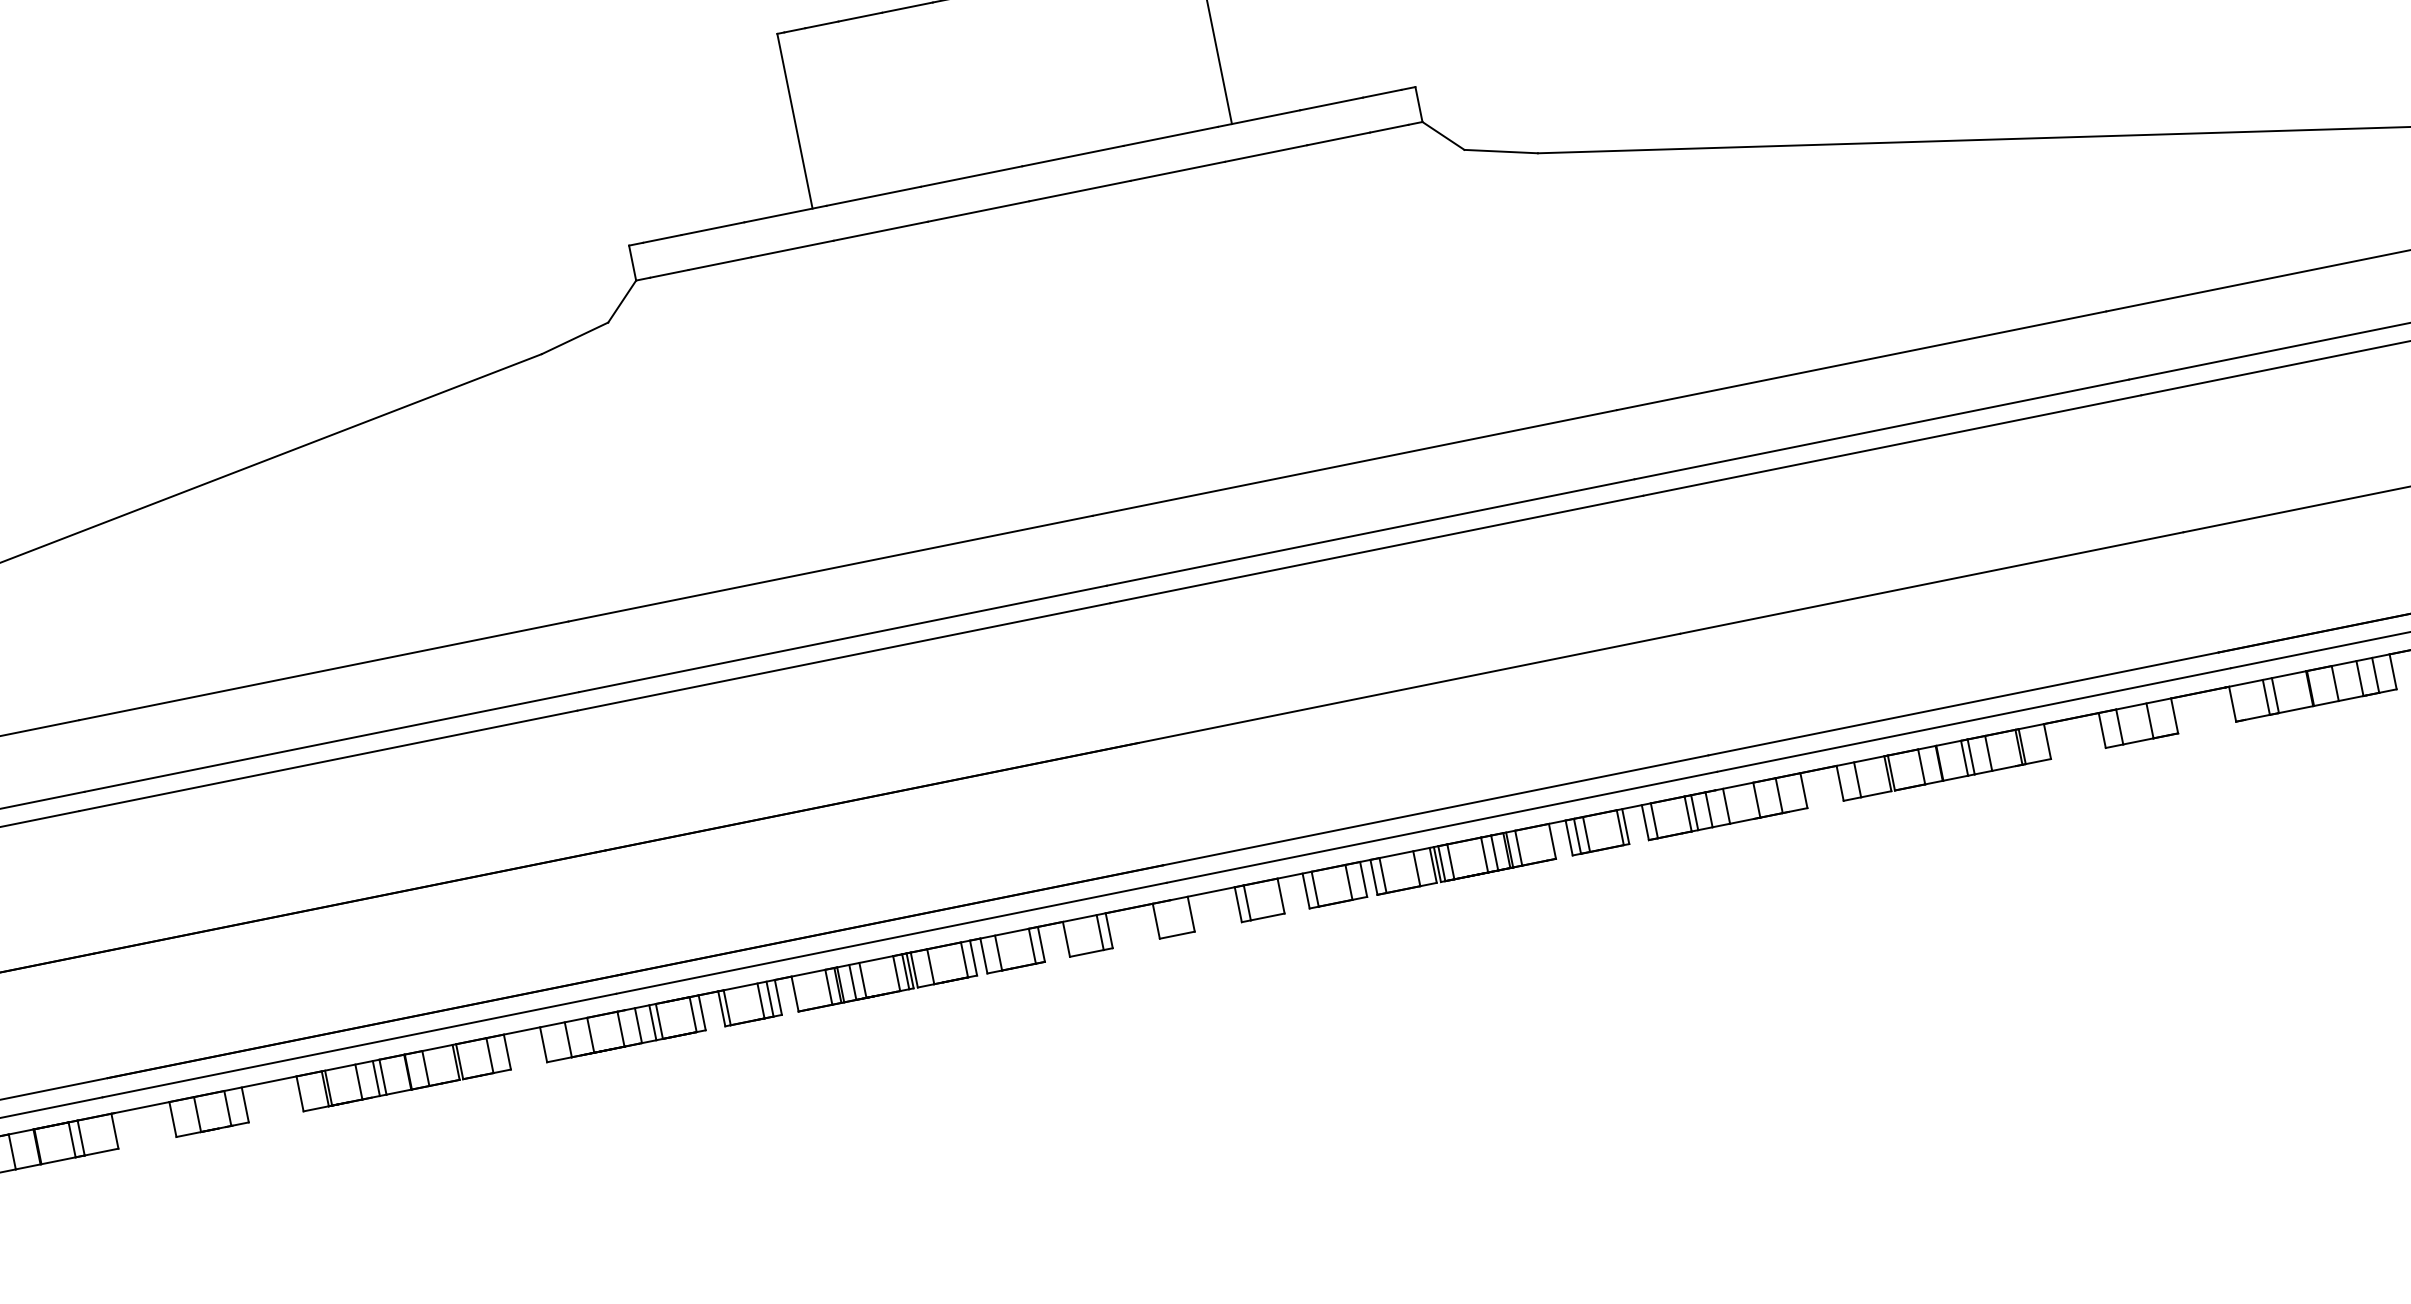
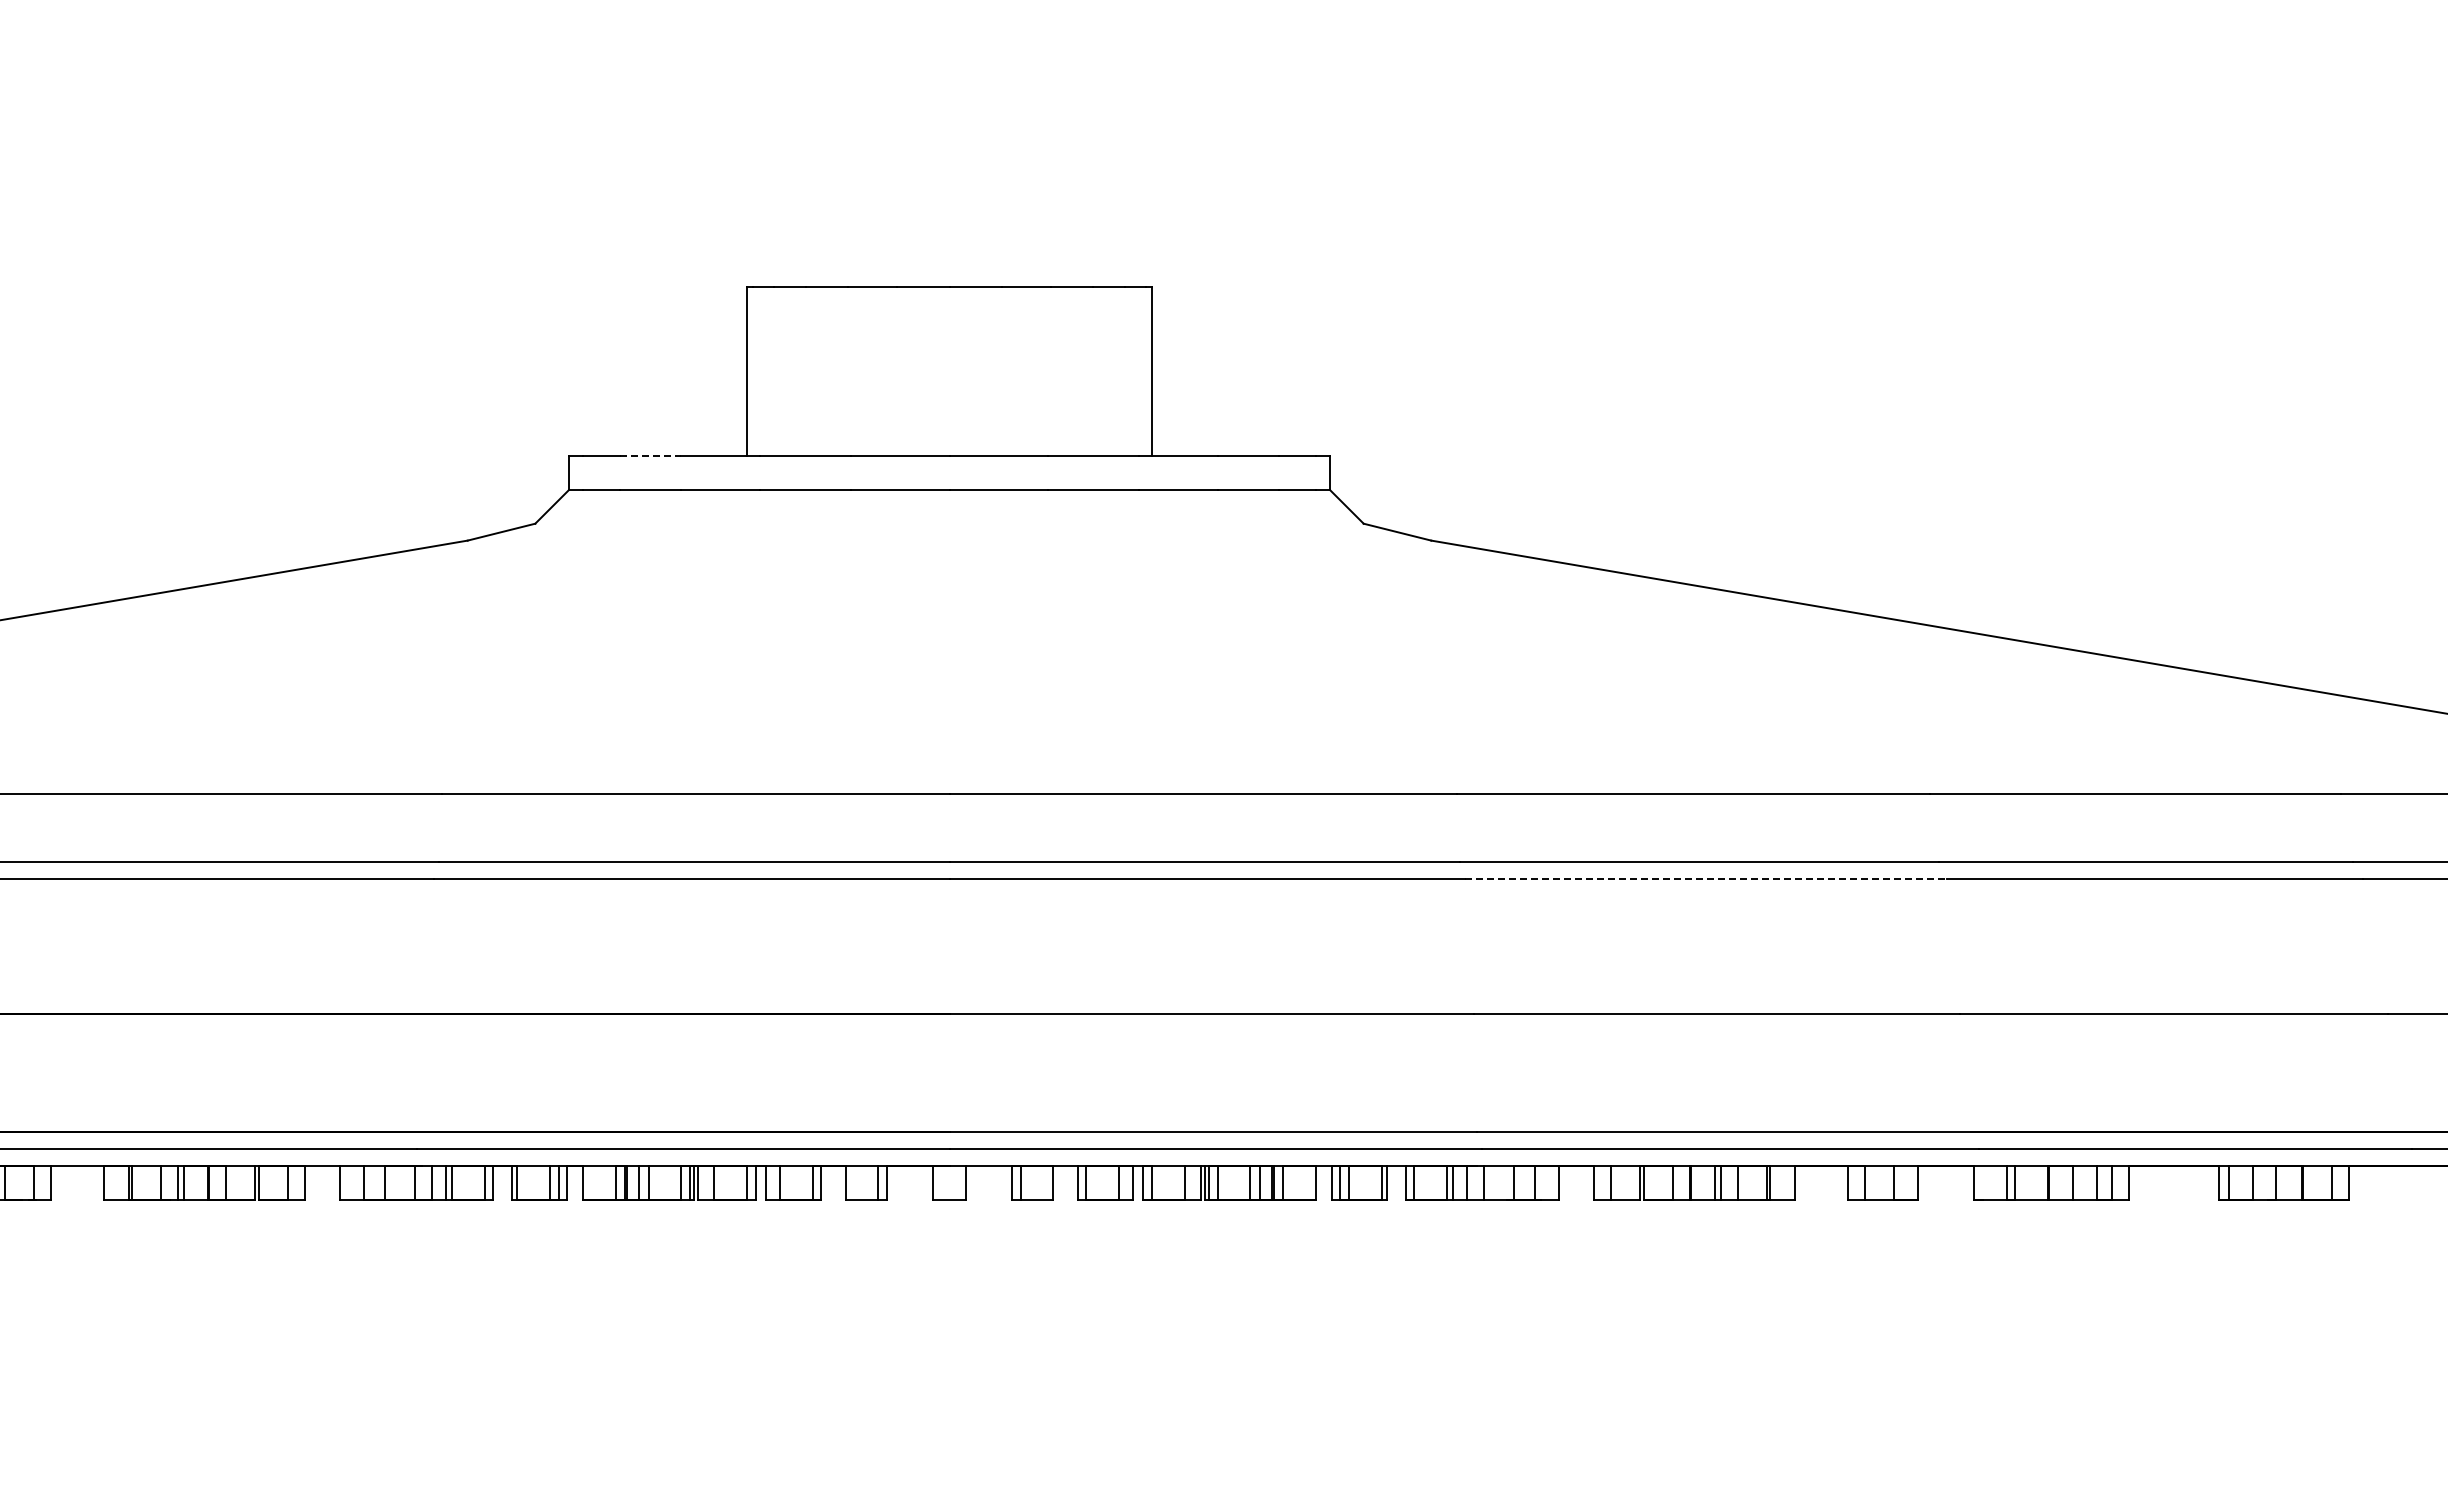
line: (713, 229) -> (650, 456), solid -> dashed
line: (1892, 445) -> (1706, 878), solid -> dashed

